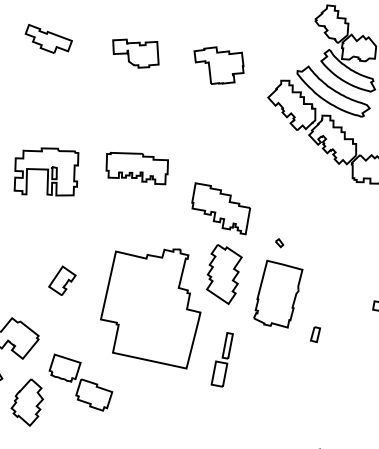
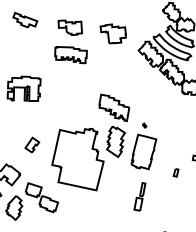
part: (136, 169) -> (70, 55), moved
part: (314, 333) -> (175, 172), moved
part: (221, 359) -> (139, 196), moved

